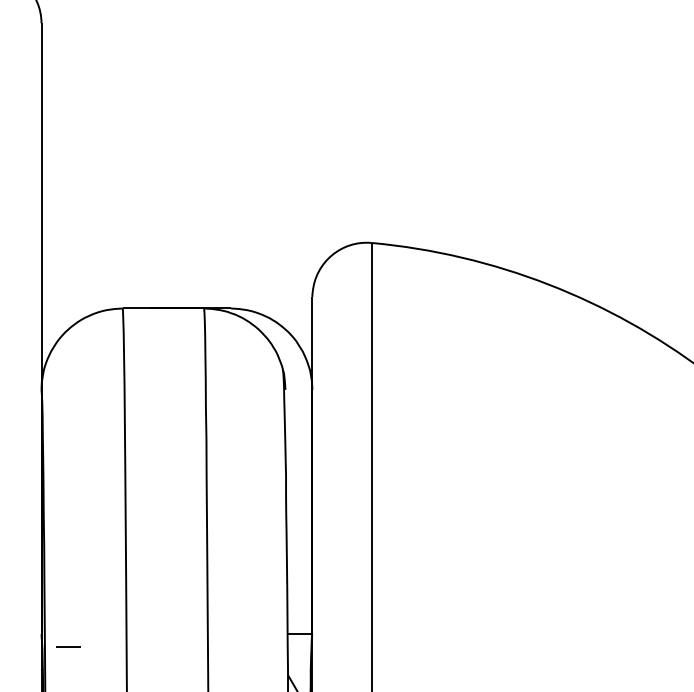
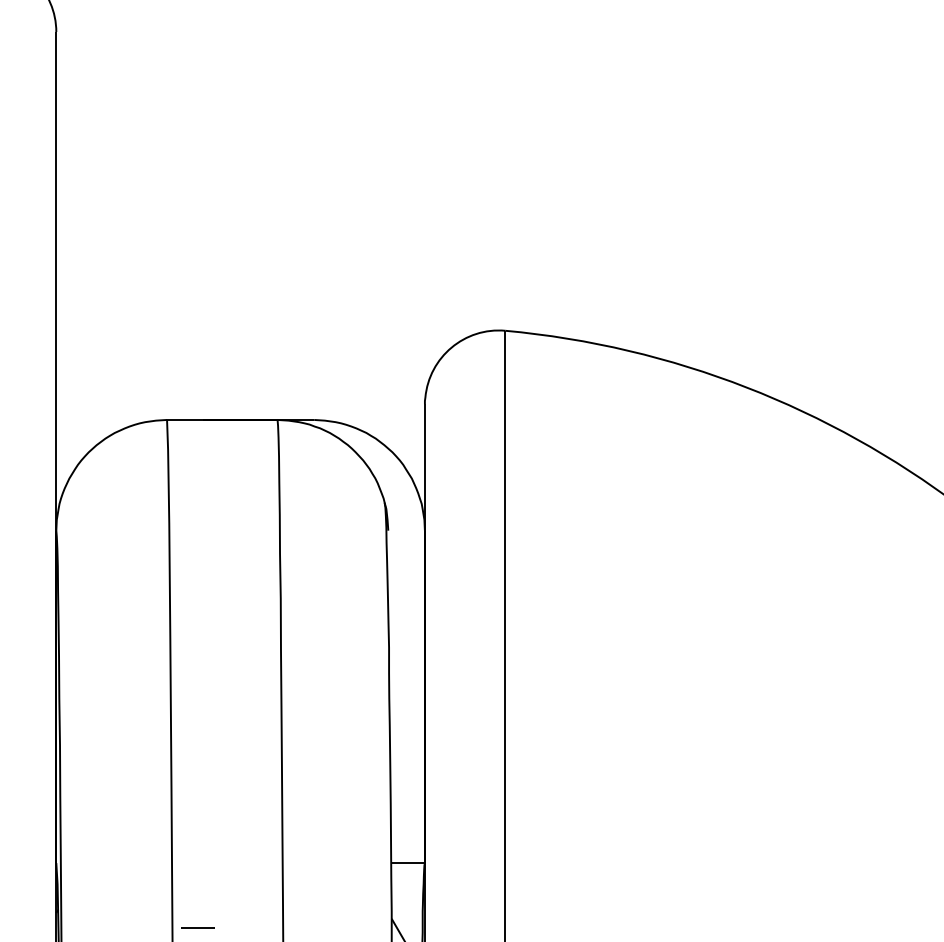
line: (68, 646) -> (197, 927), moved

